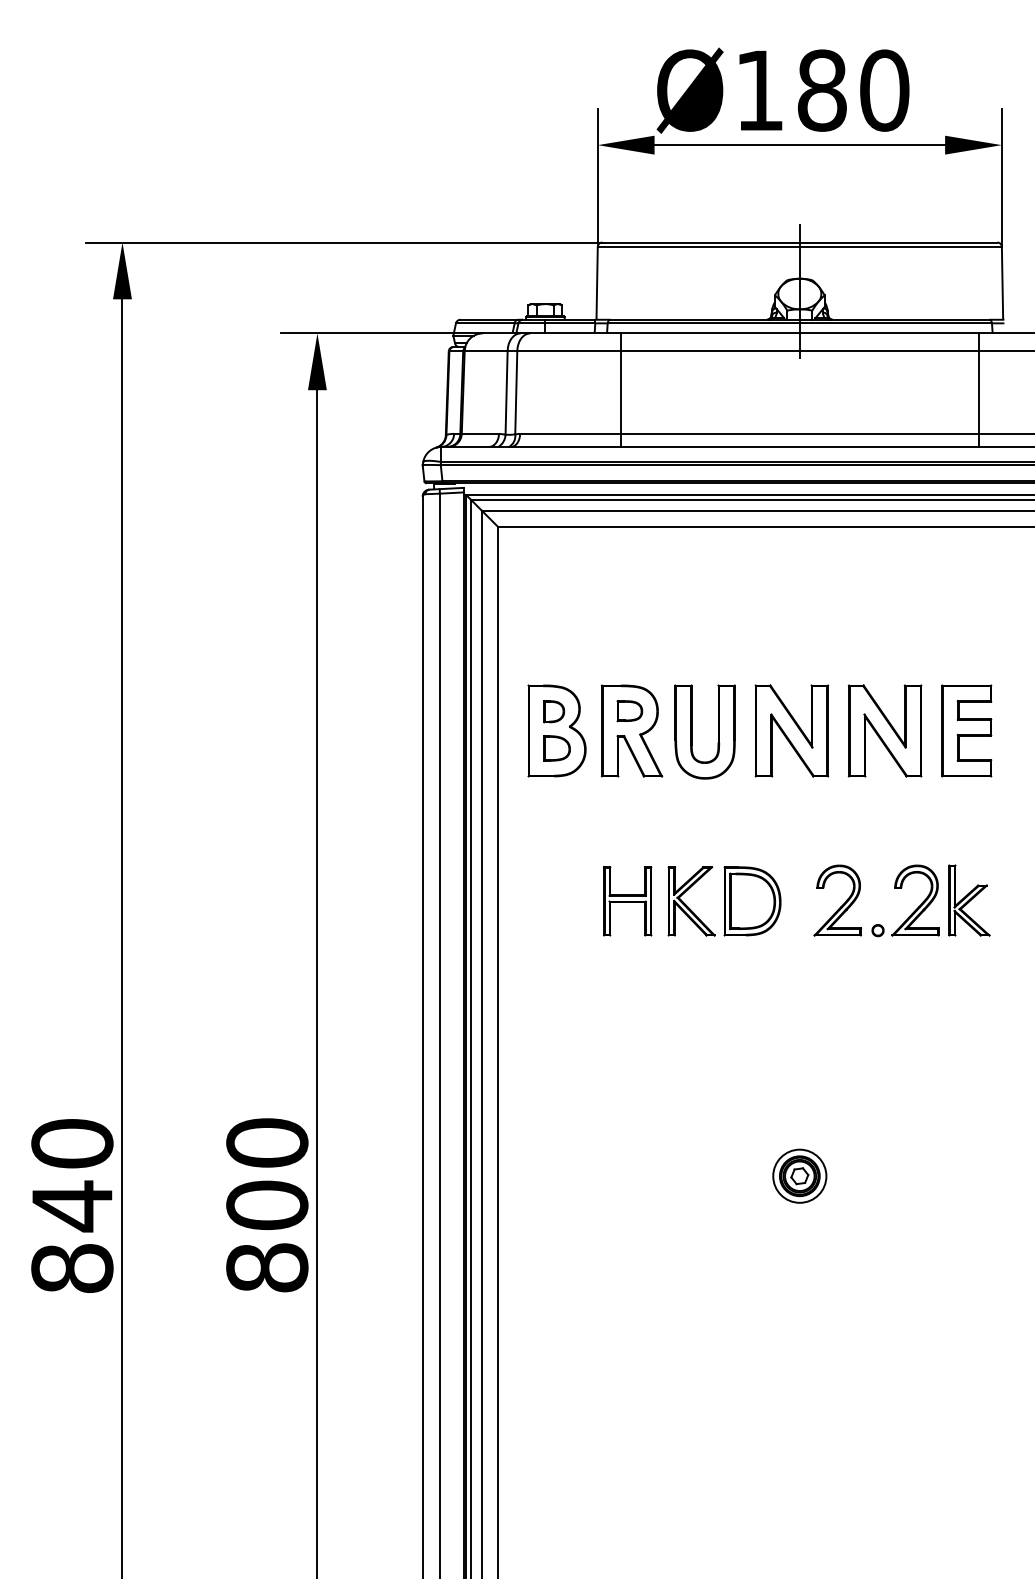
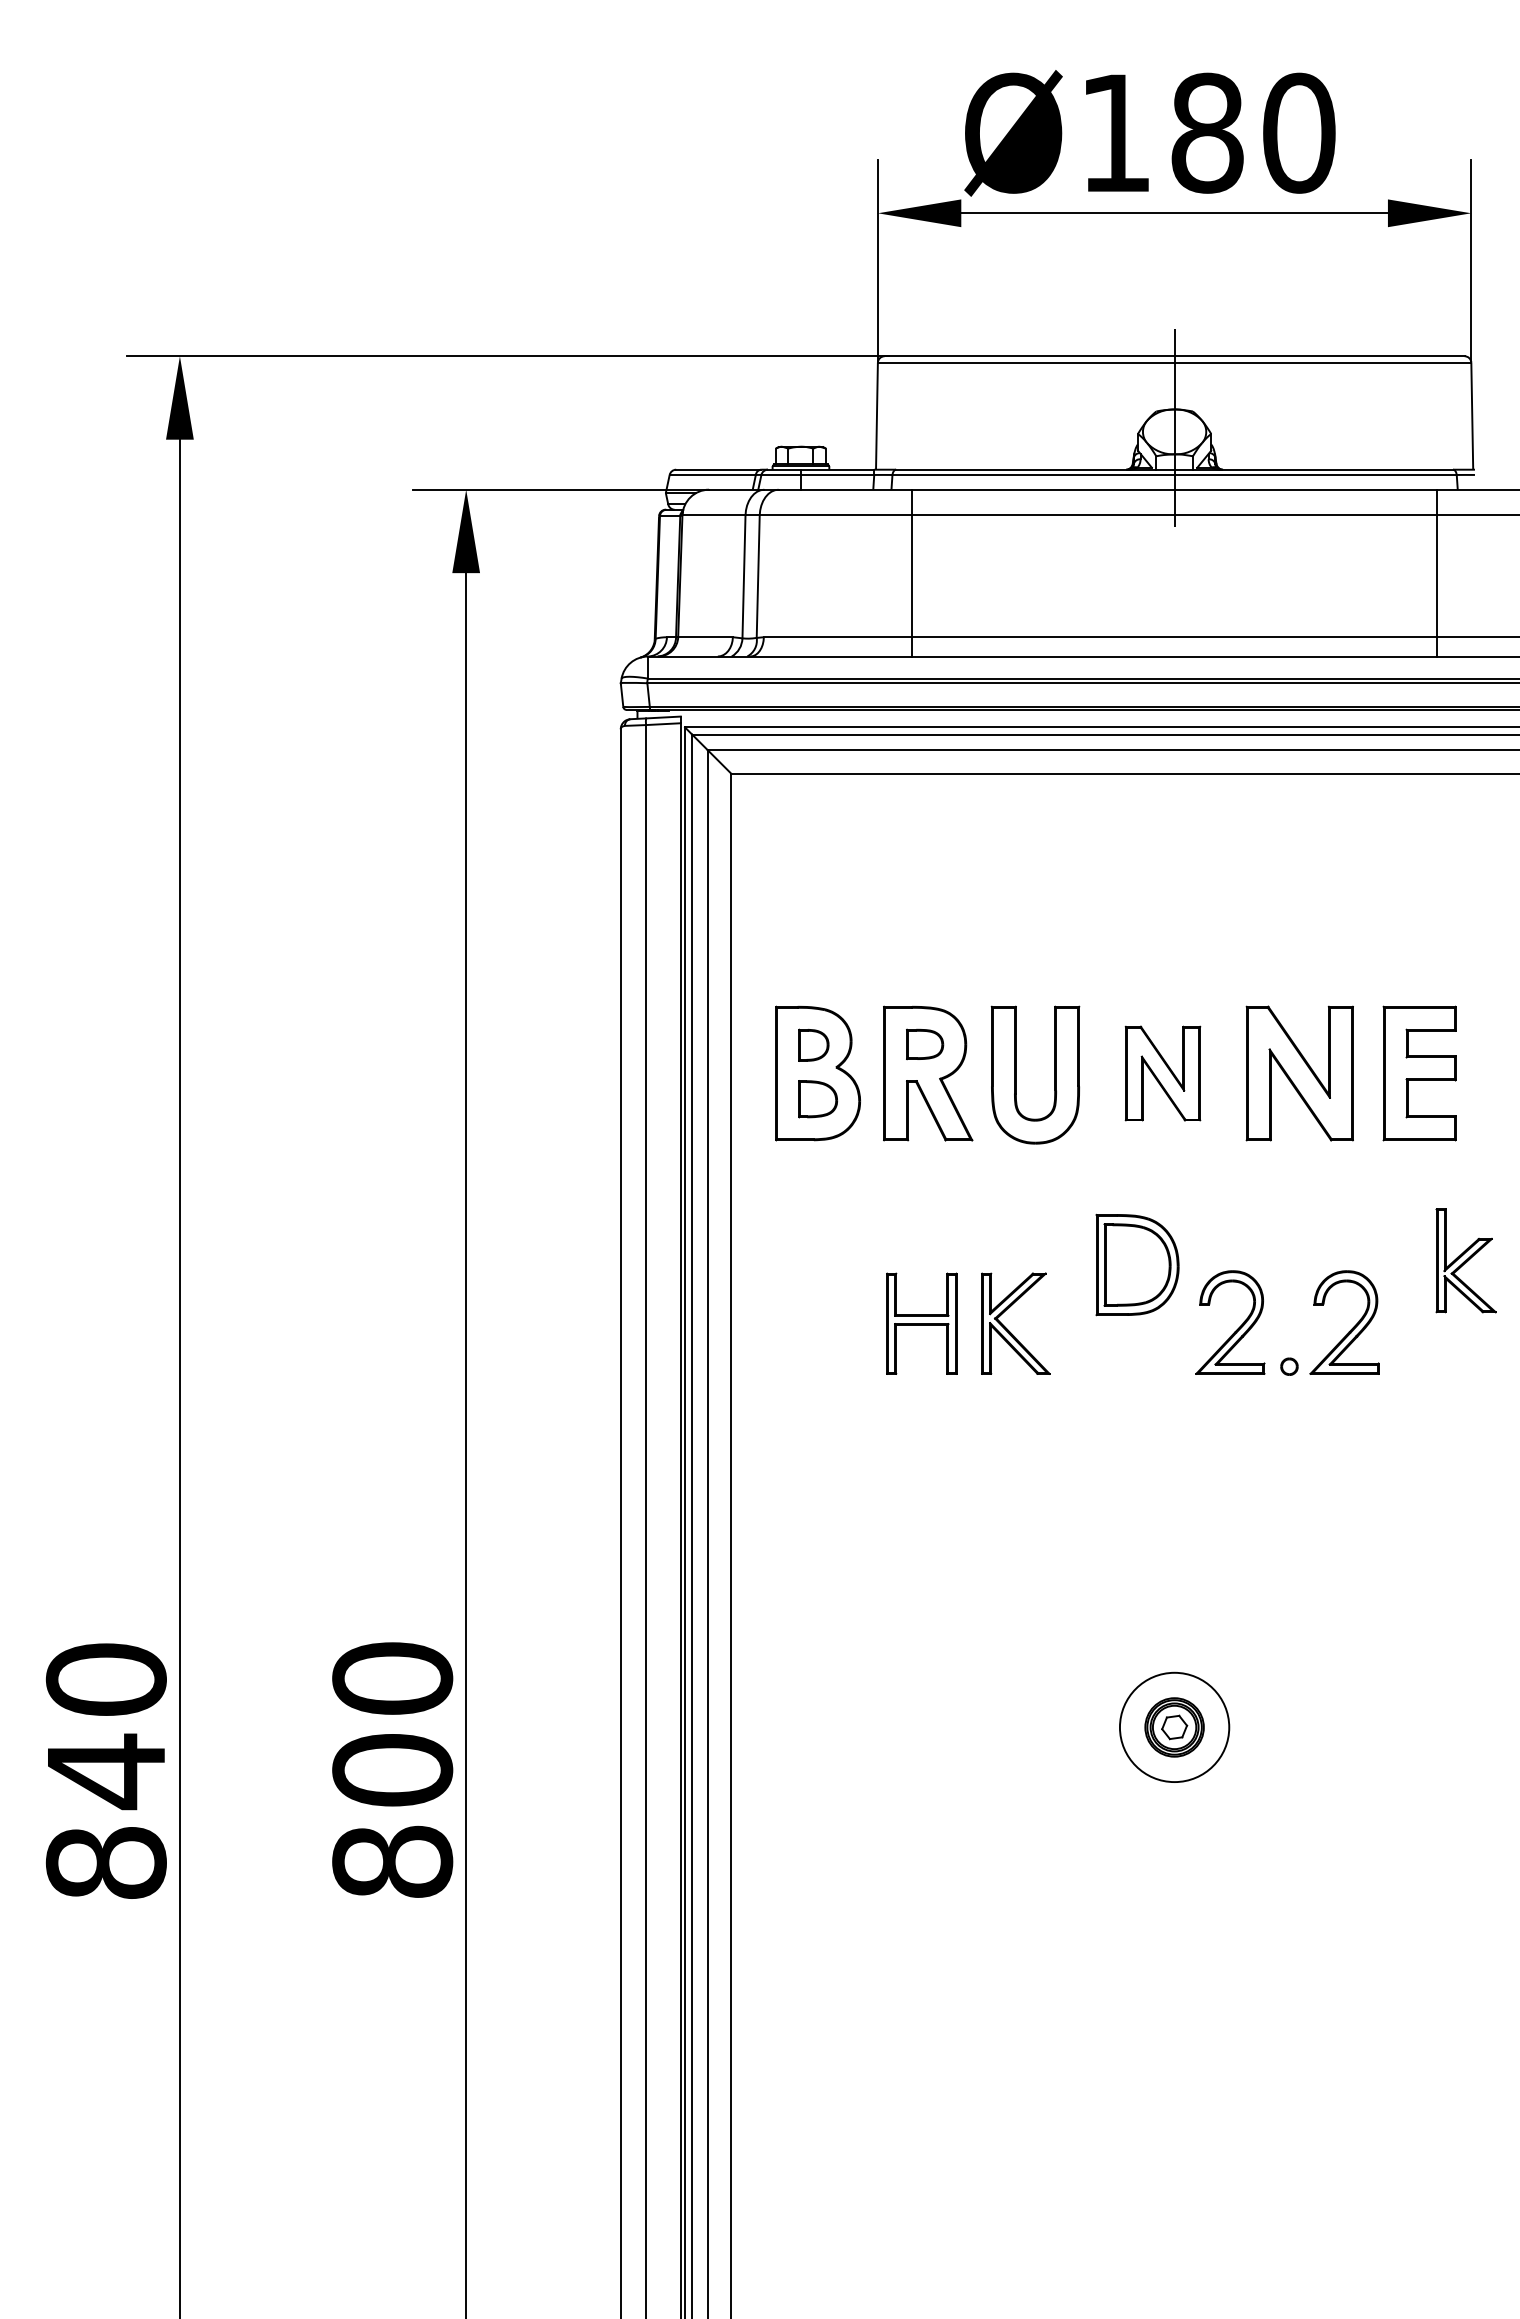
part: (791, 730) -> (1162, 1072), size x0.7
part: (969, 900) -> (1466, 1260), moved
part: (752, 901) -> (1137, 1265), moved
circle: (799, 1175) -> (1174, 1726), size x1.4

